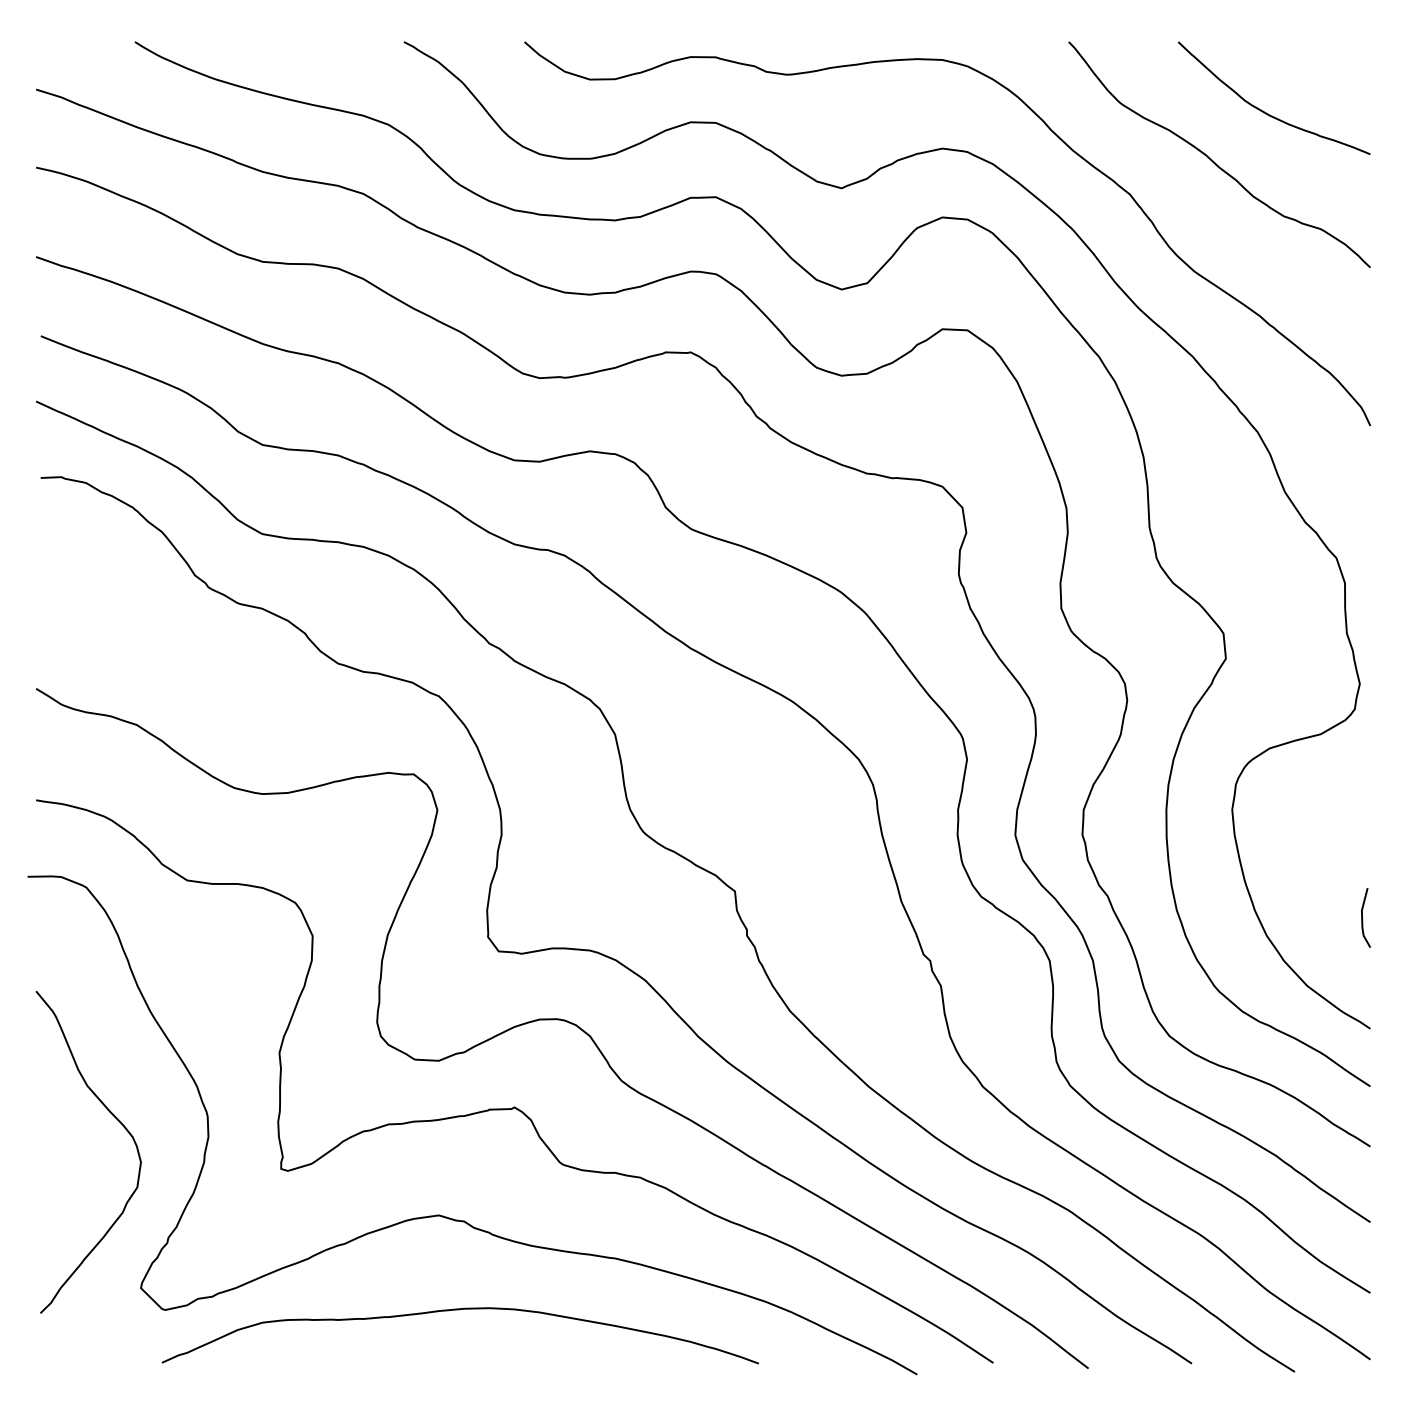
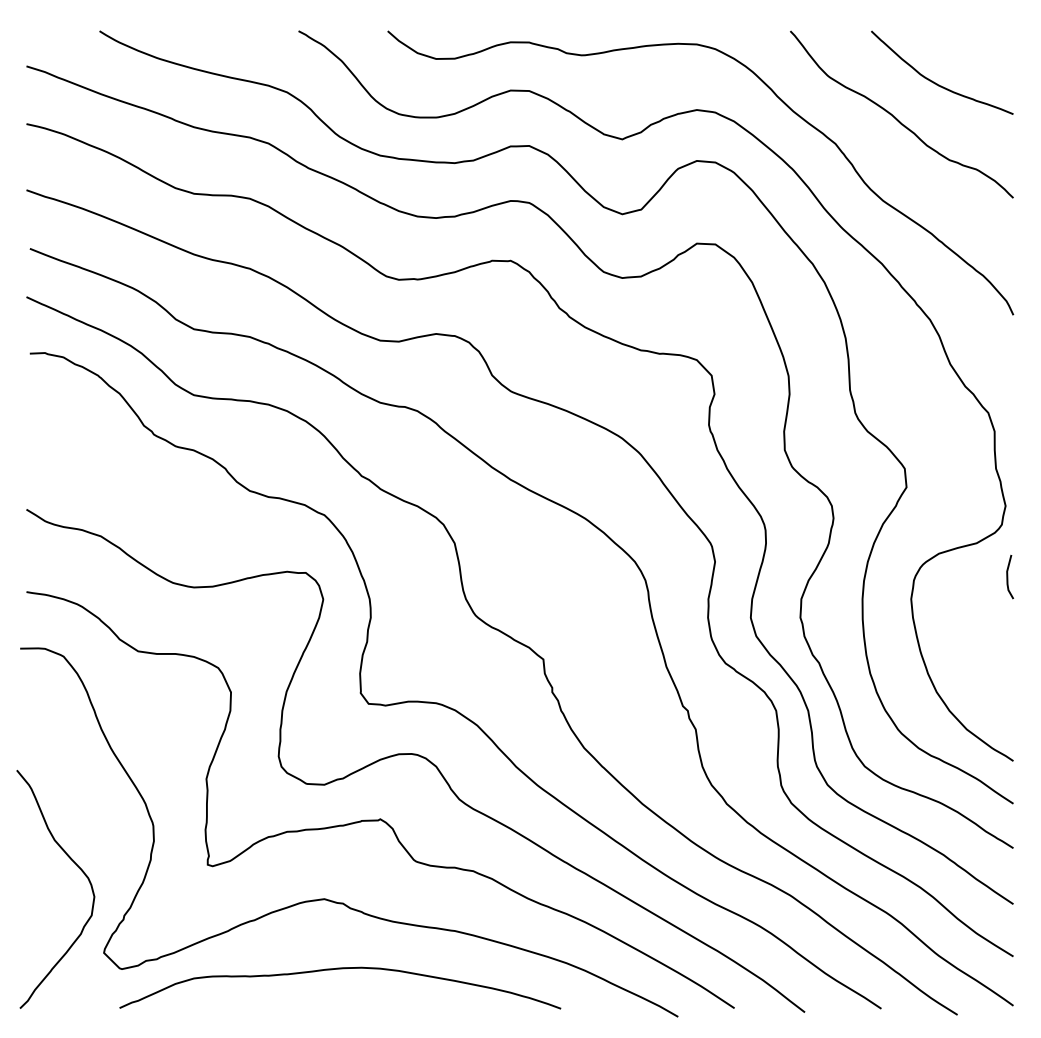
line: (1363, 919) -> (1008, 578), moved
curve: (118, 1121) -> (77, 866), moved

